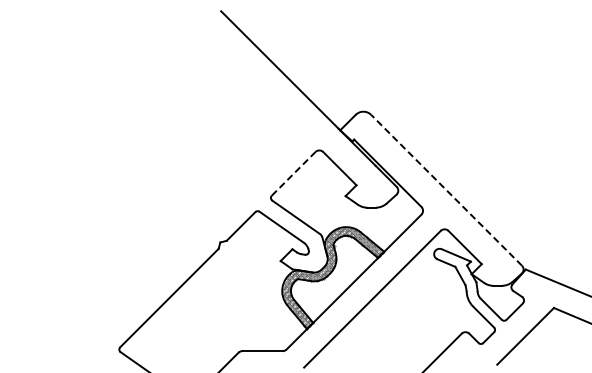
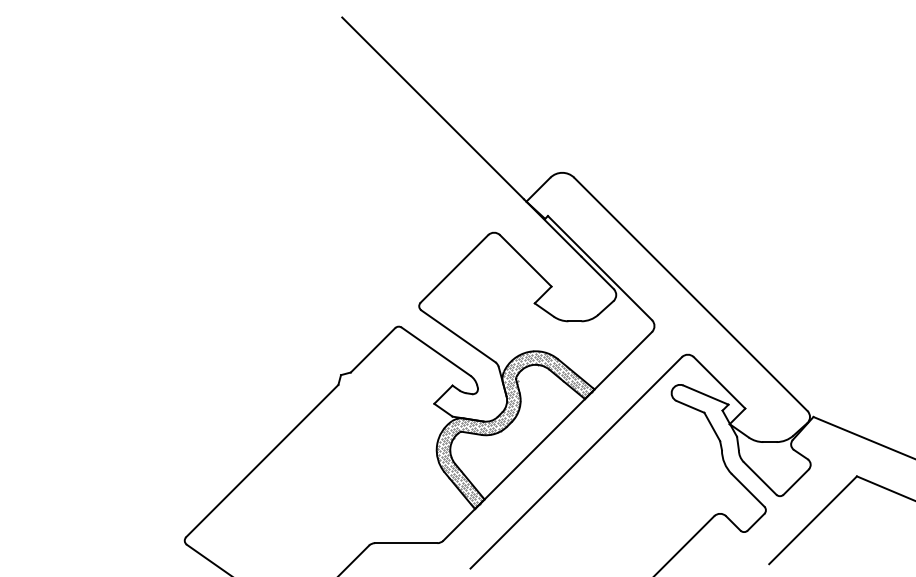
line: (293, 173) -> (454, 268), dashed -> solid
line: (446, 190) -> (690, 294), dashed -> solid

